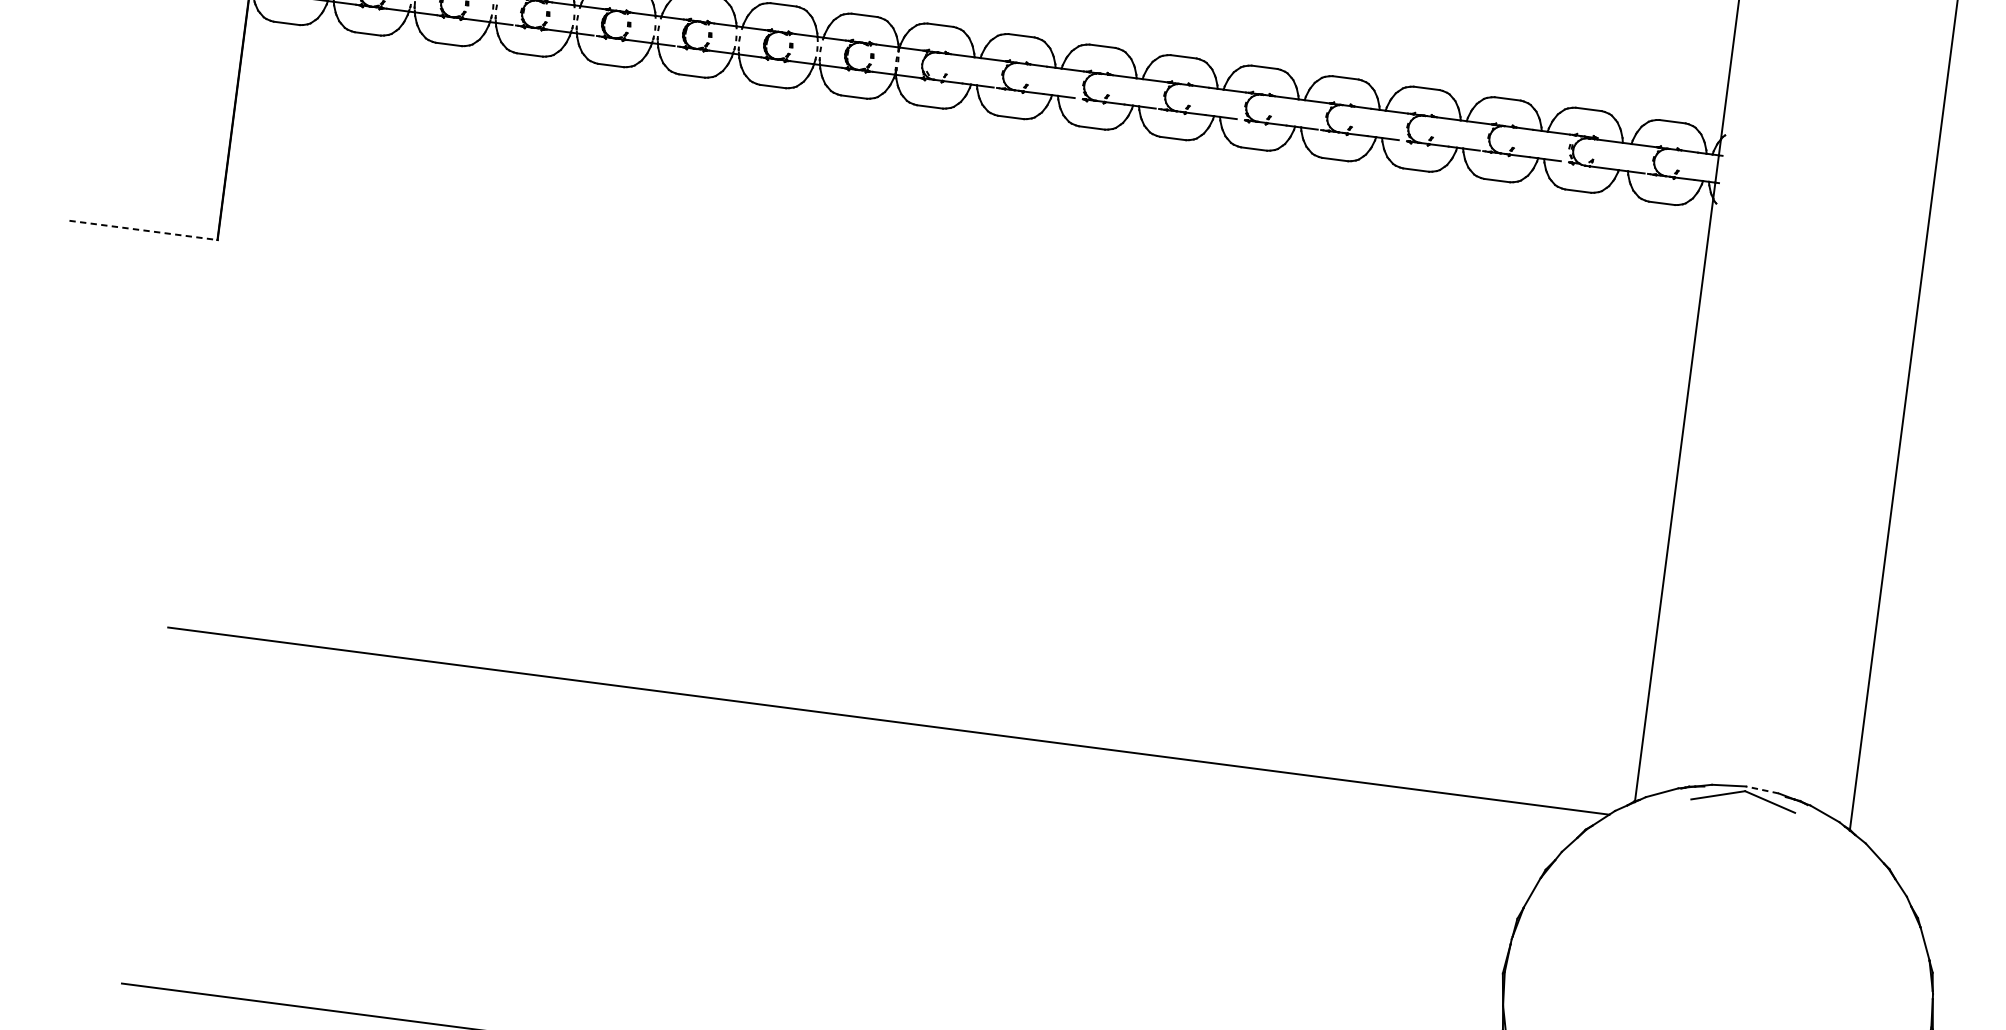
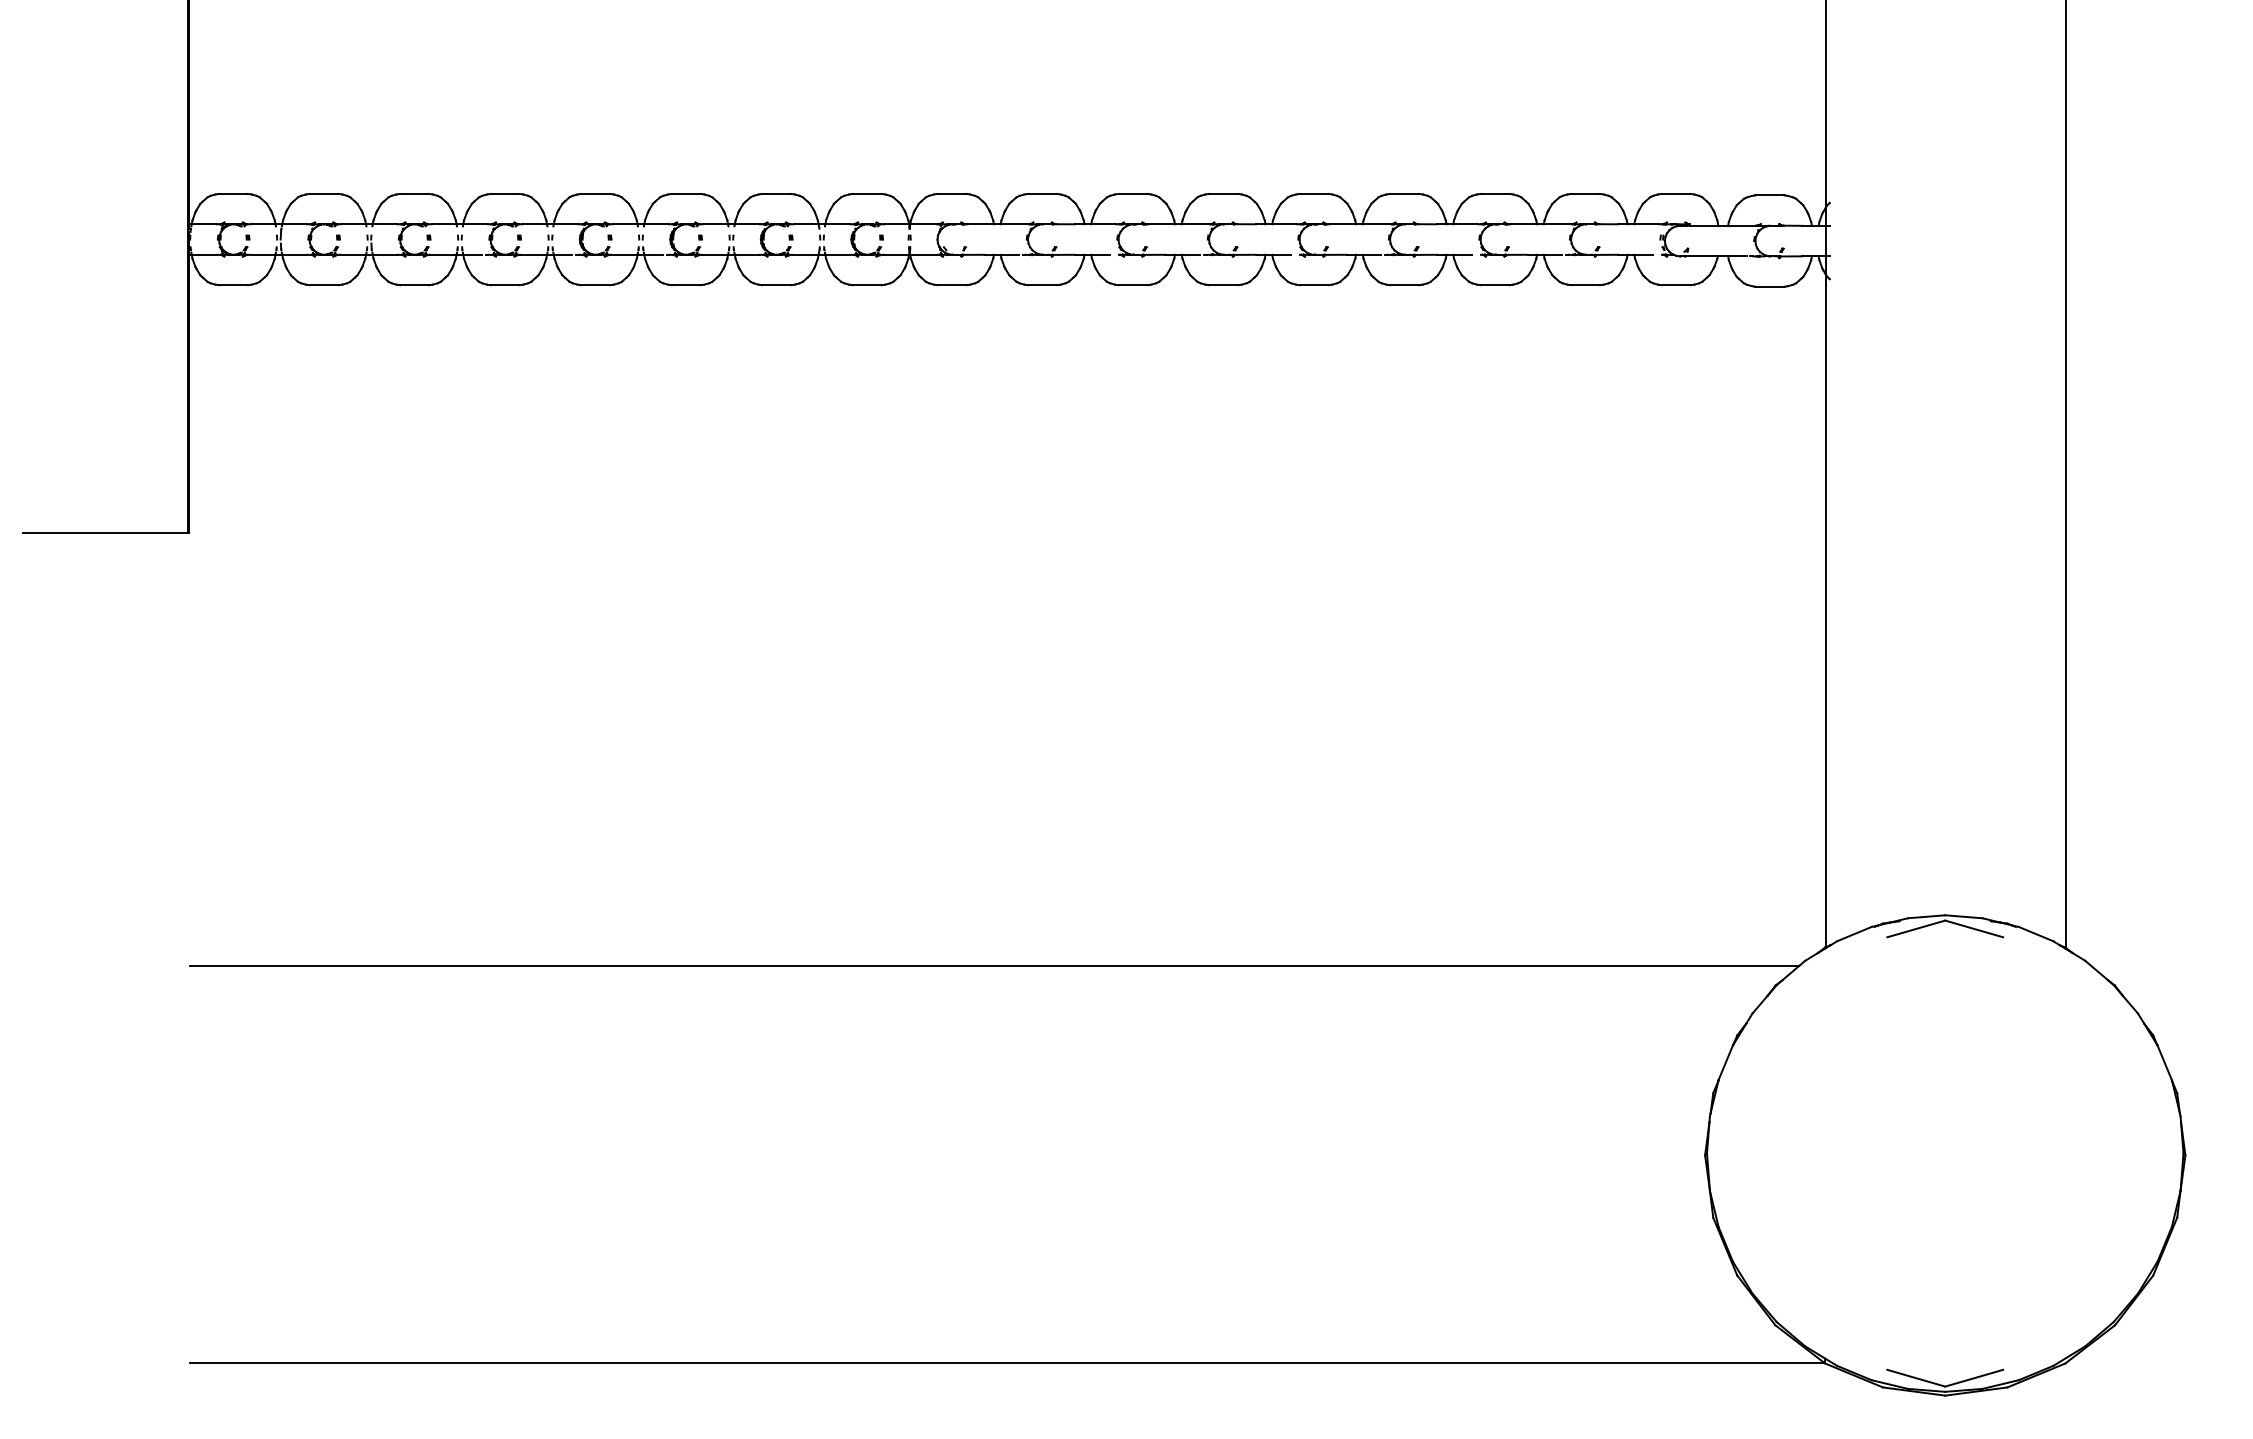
line: (143, 230) -> (105, 533), dashed -> solid
line: (1761, 789) -> (1963, 916), dashed -> solid

